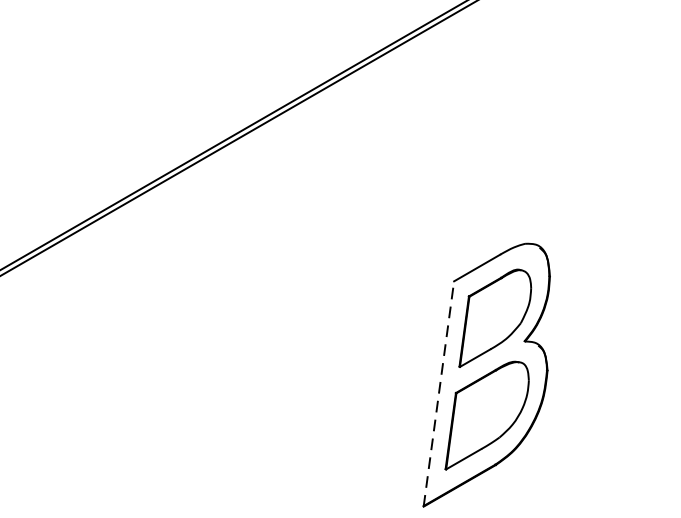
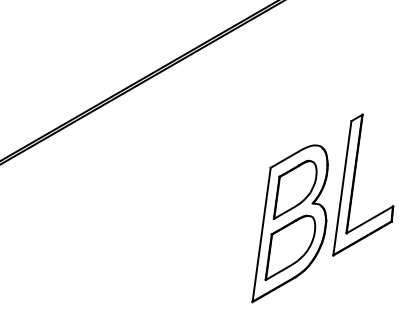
part: (594, 309) -> (354, 184), added
line: (438, 393) -> (261, 234), dashed -> solid

